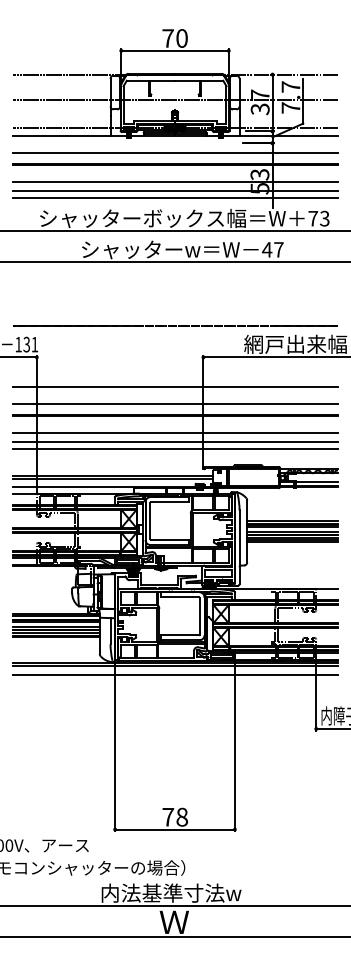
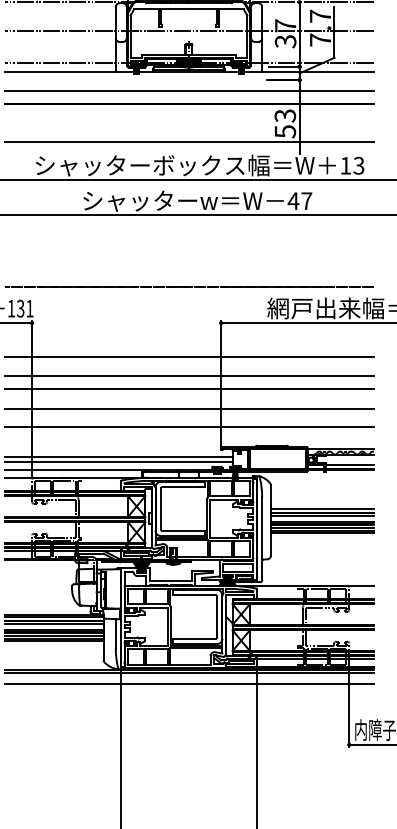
line: (175, 182) -> (189, 124), removed
line: (175, 190) -> (189, 133), removed
text: (313, 218) -> (346, 165), 73 -> 13
line: (175, 441) -> (189, 418), removed

